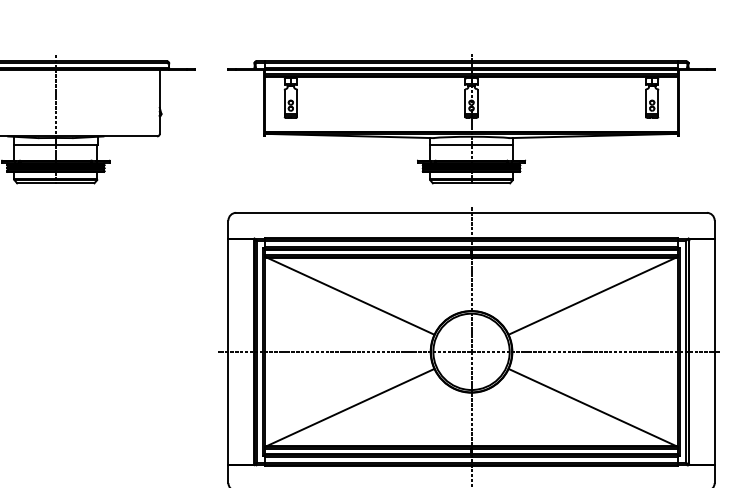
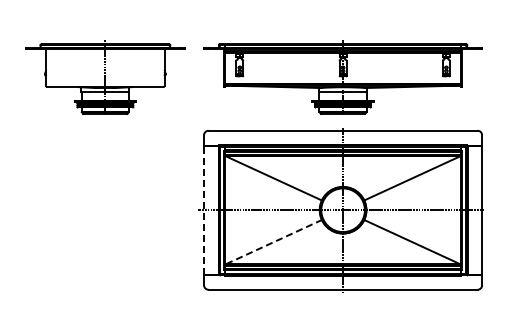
line: (229, 352) -> (204, 210), solid -> dashed
line: (351, 408) -> (274, 242), solid -> dashed

